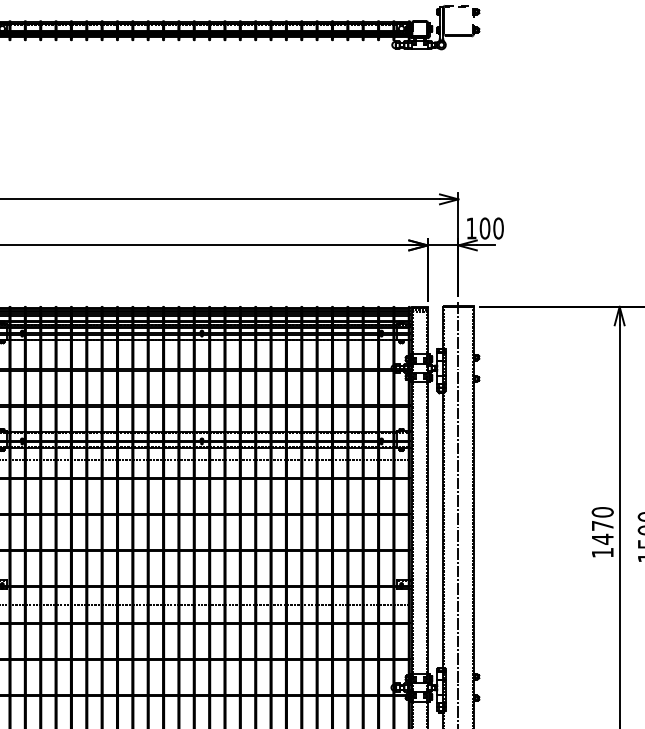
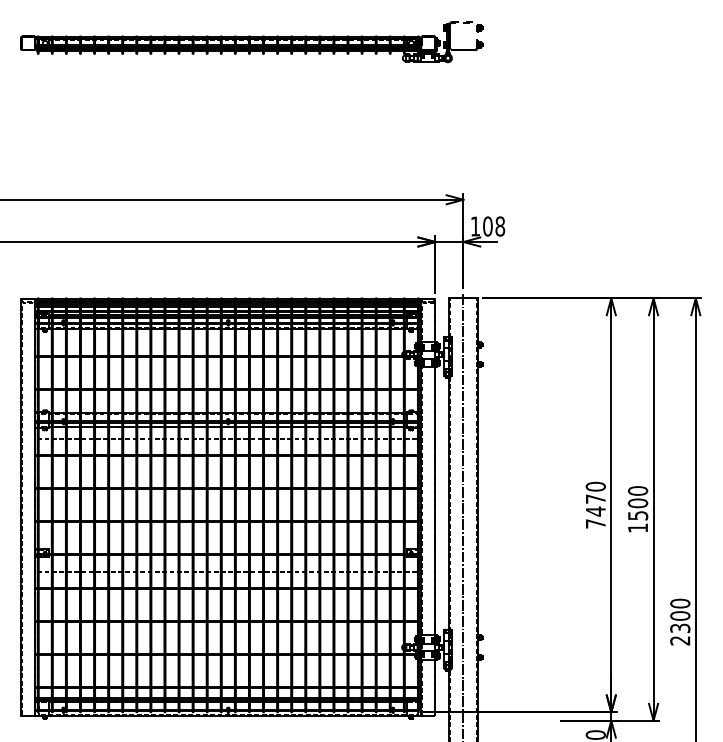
text: (498, 228) -> (500, 226), 100 -> 108
text: (602, 552) -> (595, 523), 1470 -> 7470

